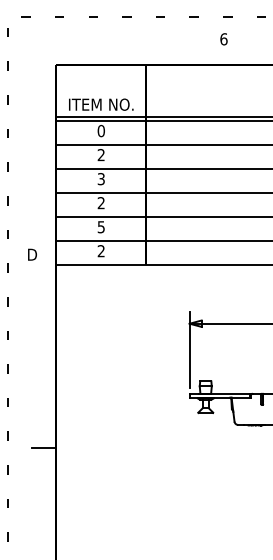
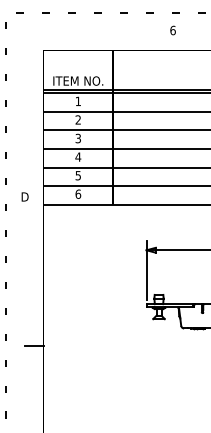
text: (100, 130) -> (77, 100), 0 -> 1
text: (101, 203) -> (78, 157), 2 -> 4
text: (101, 251) -> (78, 194), 2 -> 6

